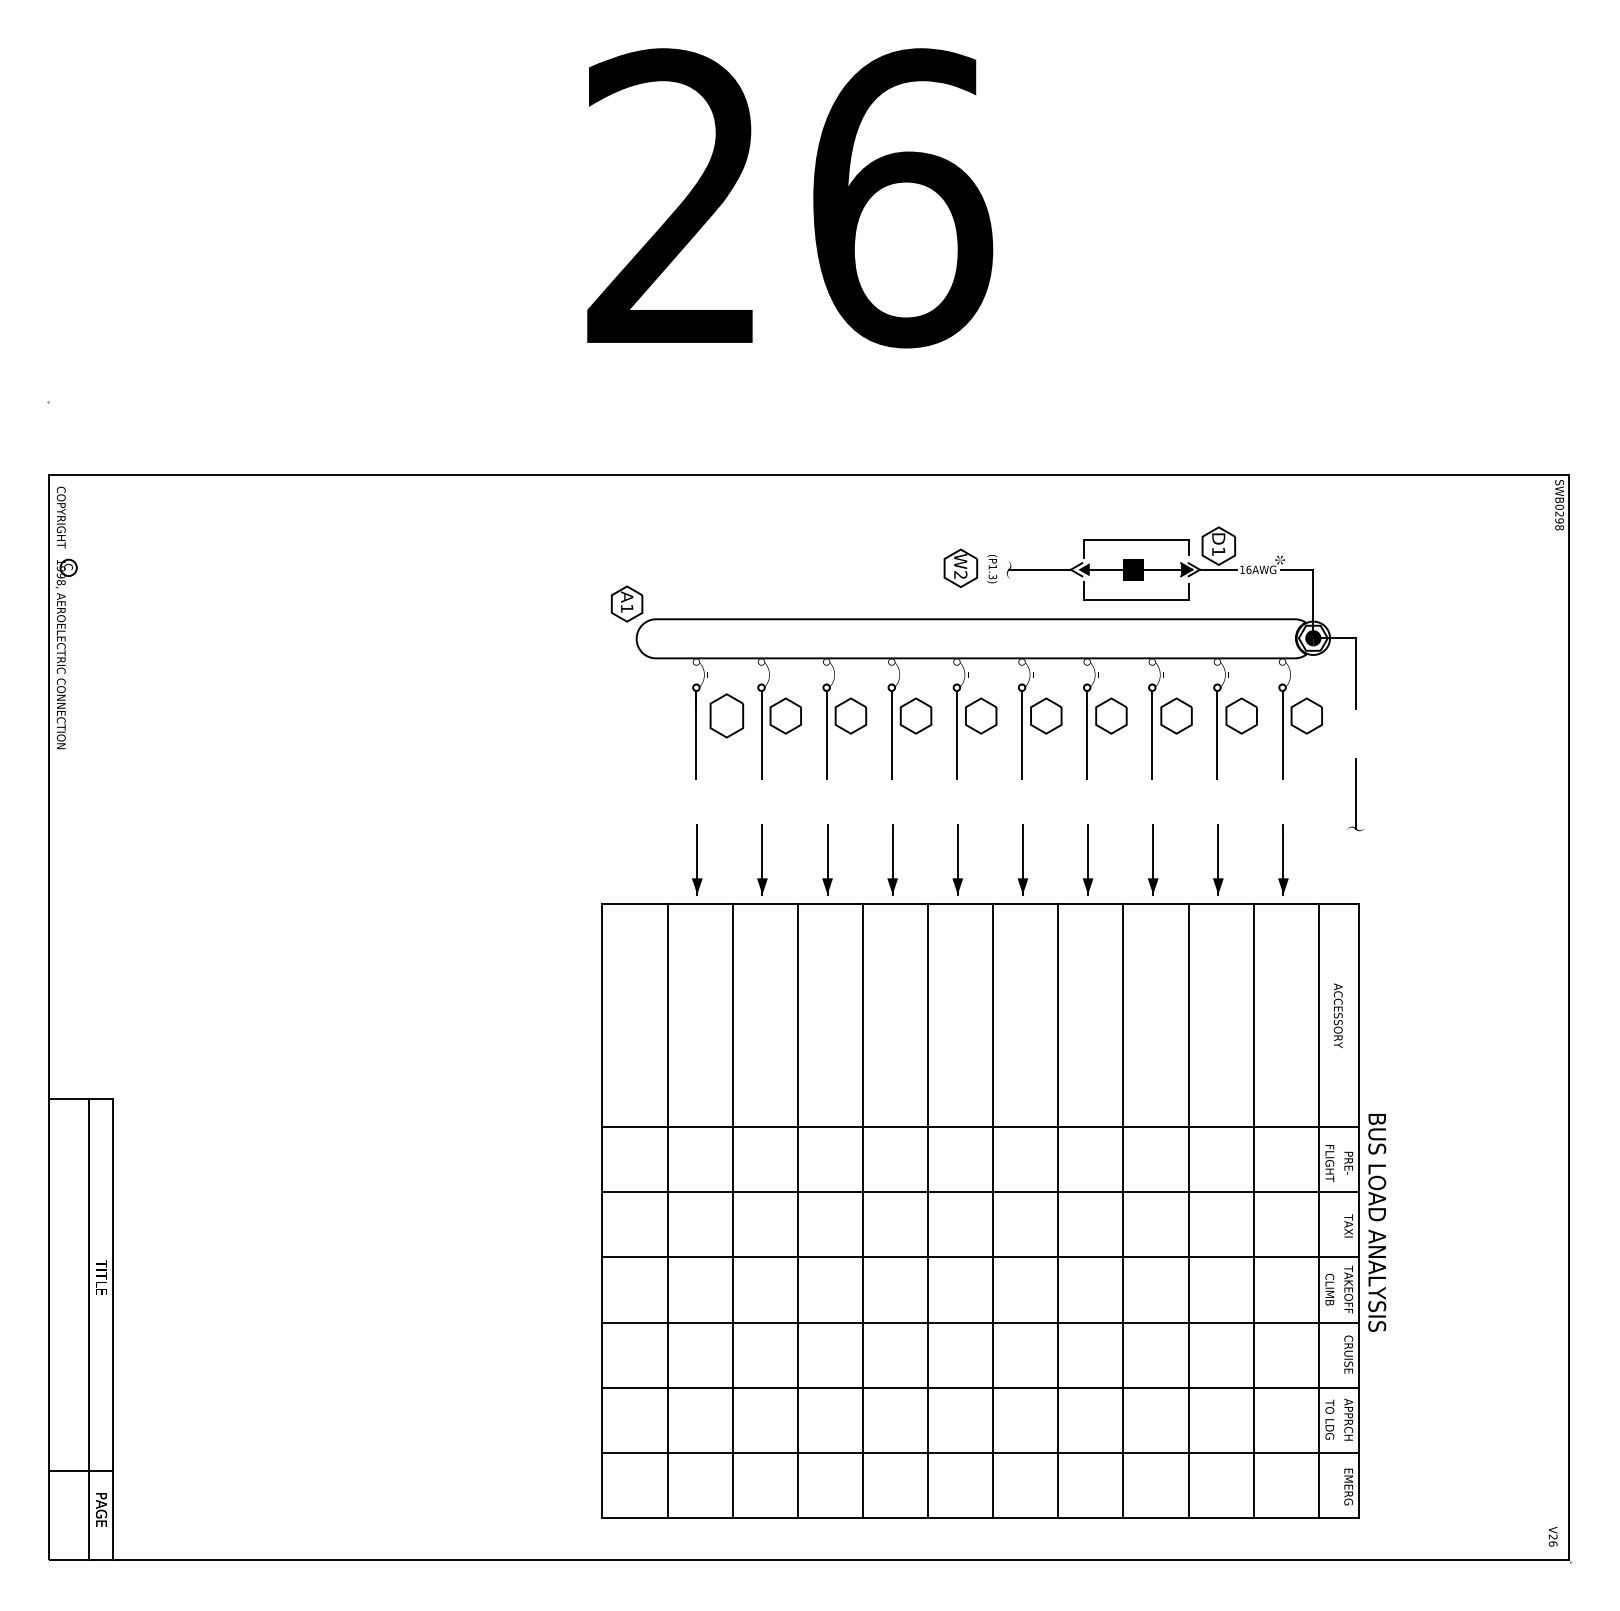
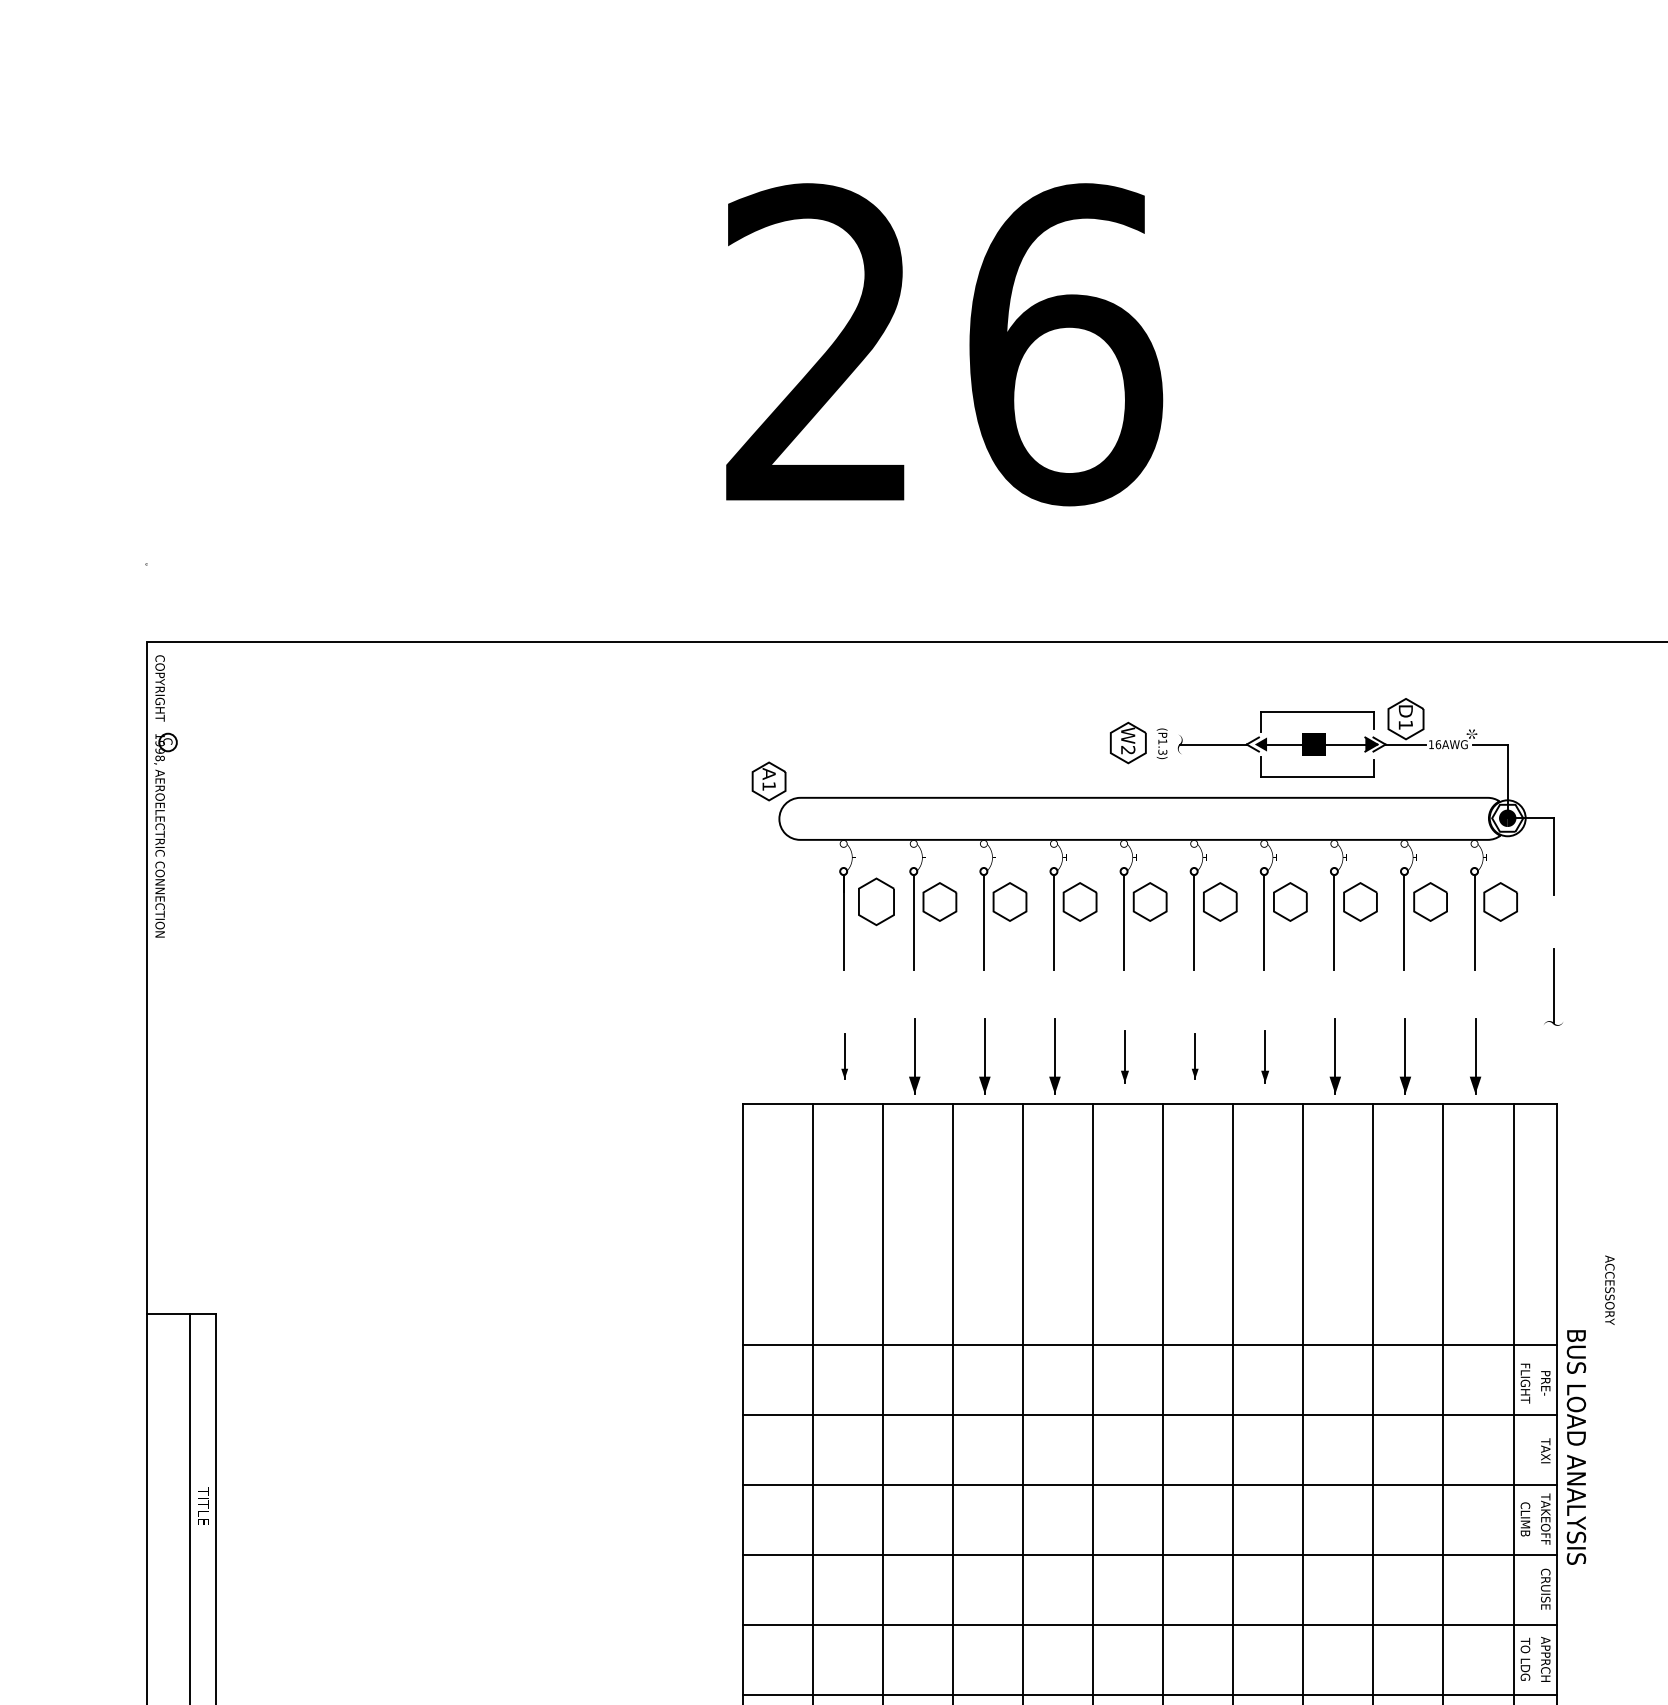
part: (697, 859) -> (844, 1056), size x0.6
part: (957, 859) -> (1124, 1056), size x0.7
part: (1022, 859) -> (1194, 1056), size x0.6
part: (1087, 859) -> (1264, 1056), size x0.7
text: (1337, 1015) -> (1609, 1289), moved

